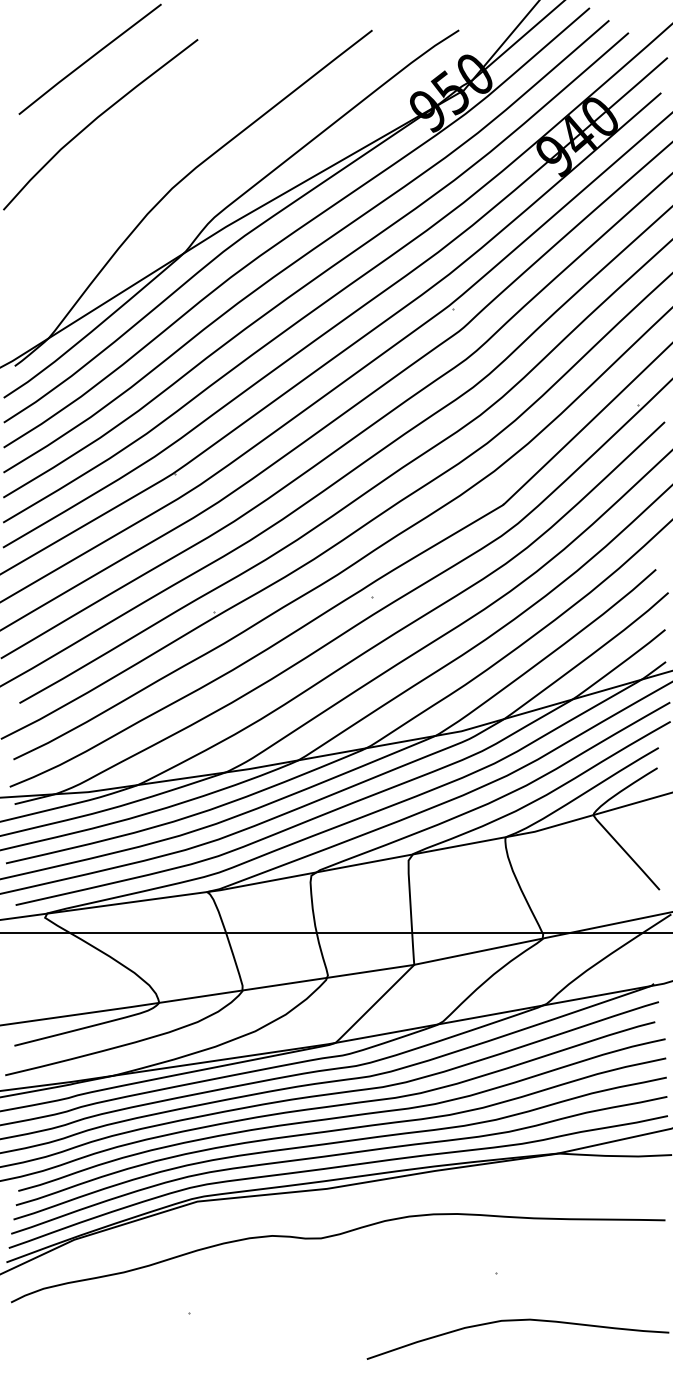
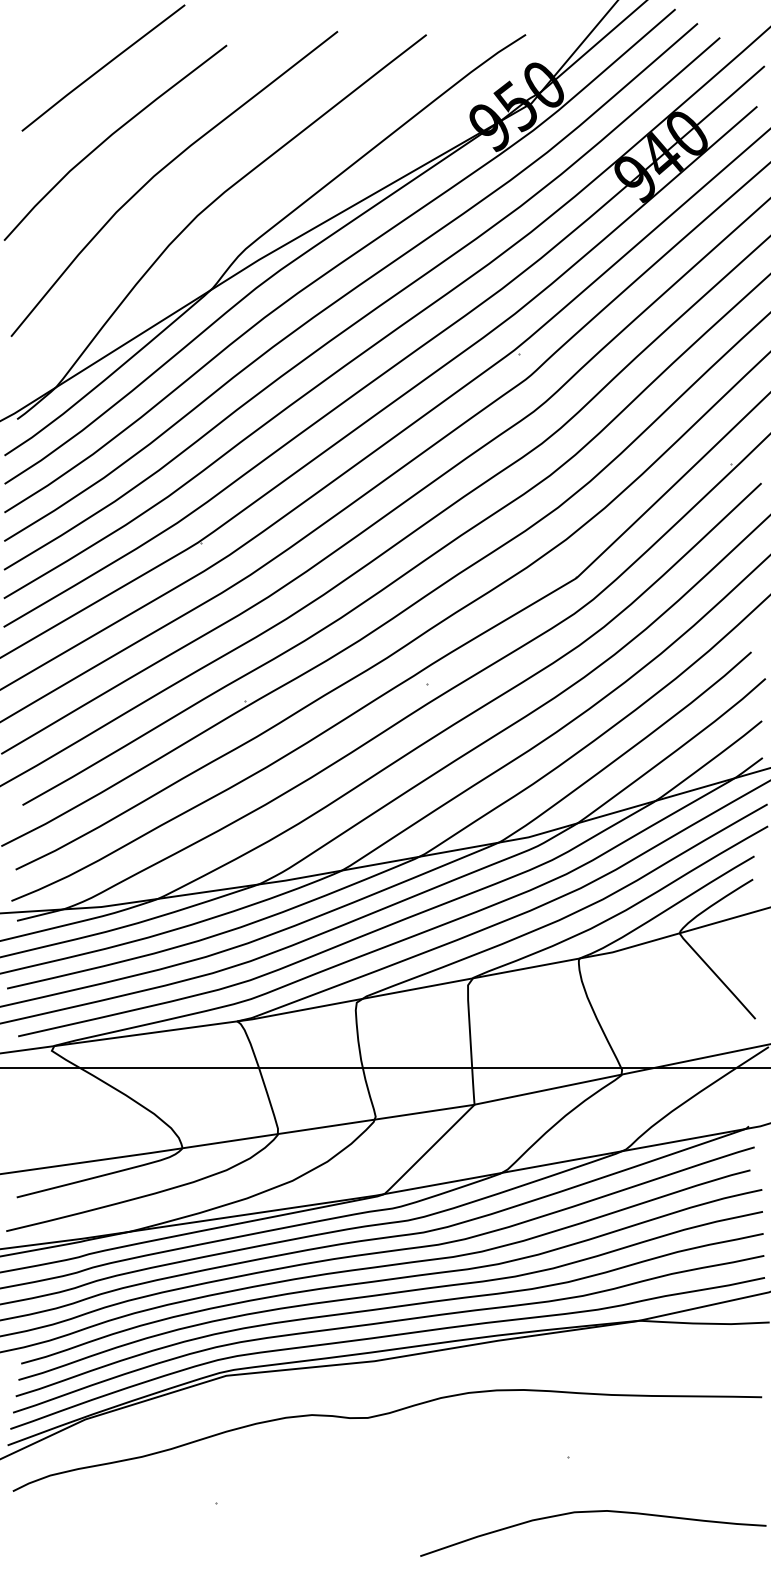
curve: (141, 149) -> (162, 171), added

